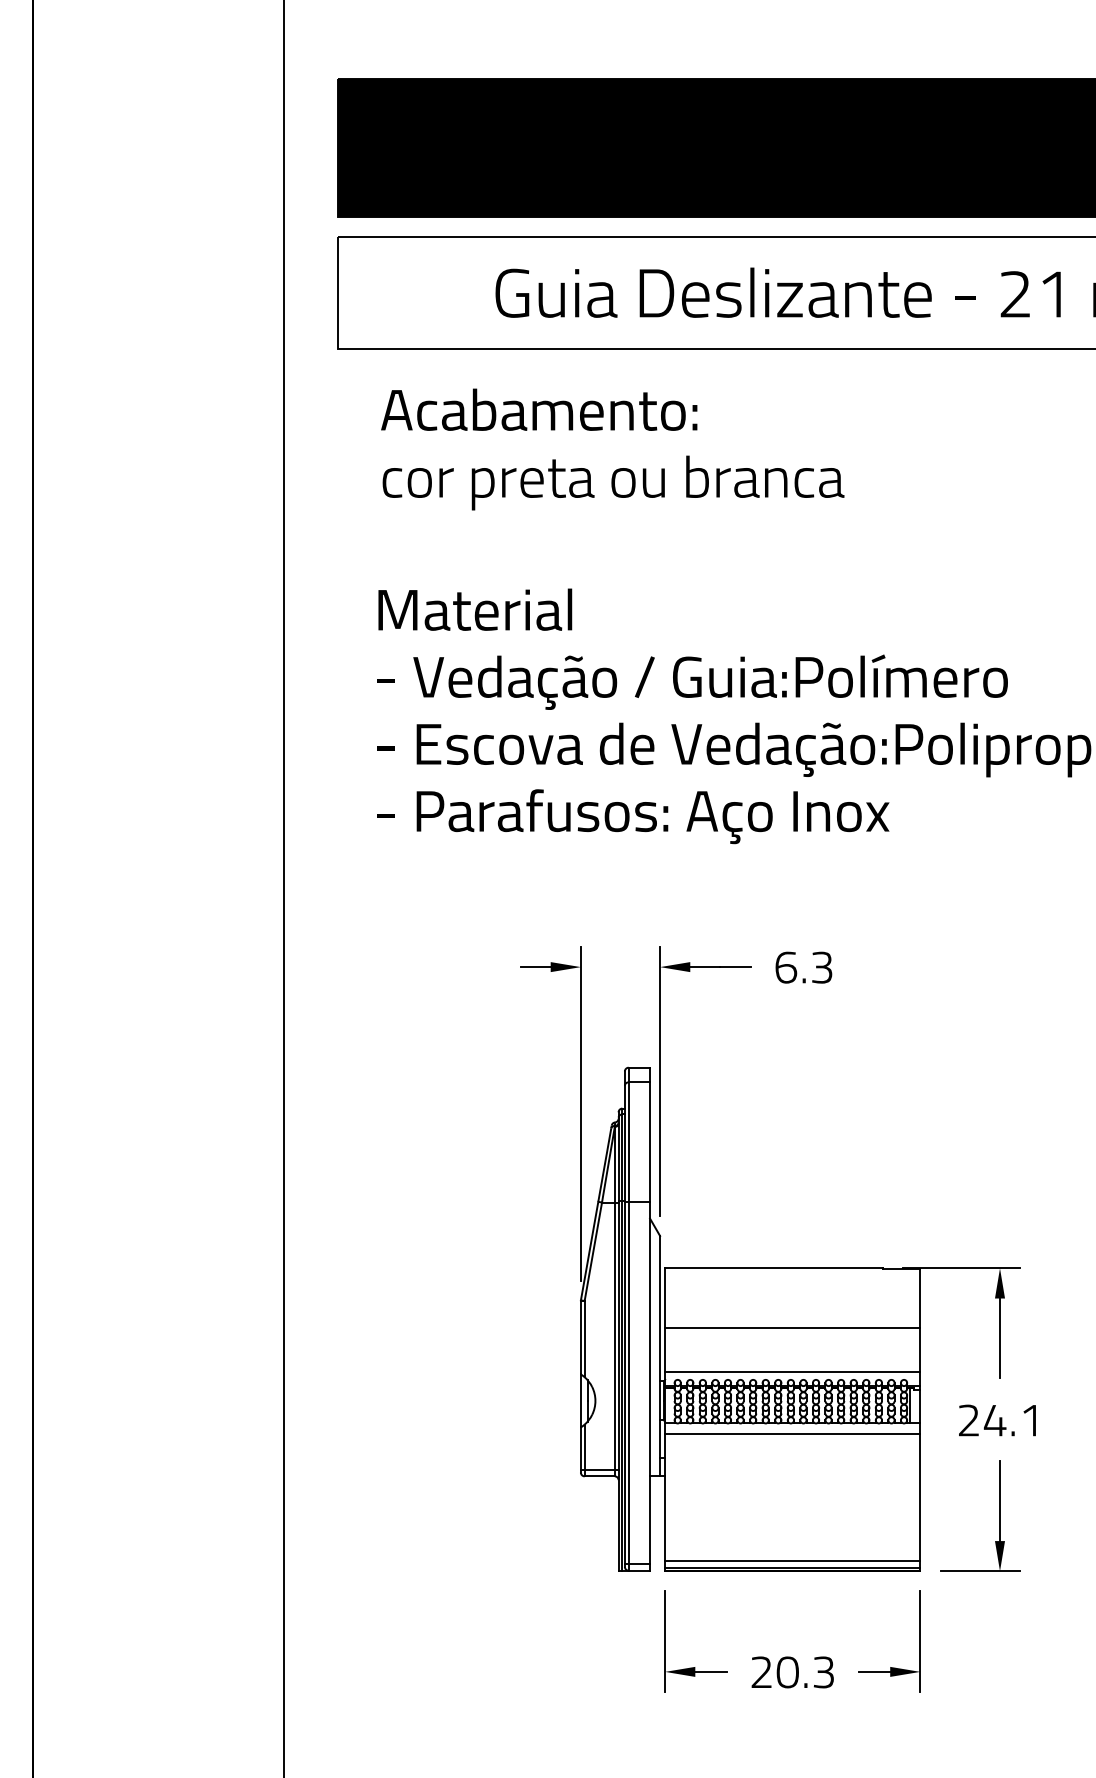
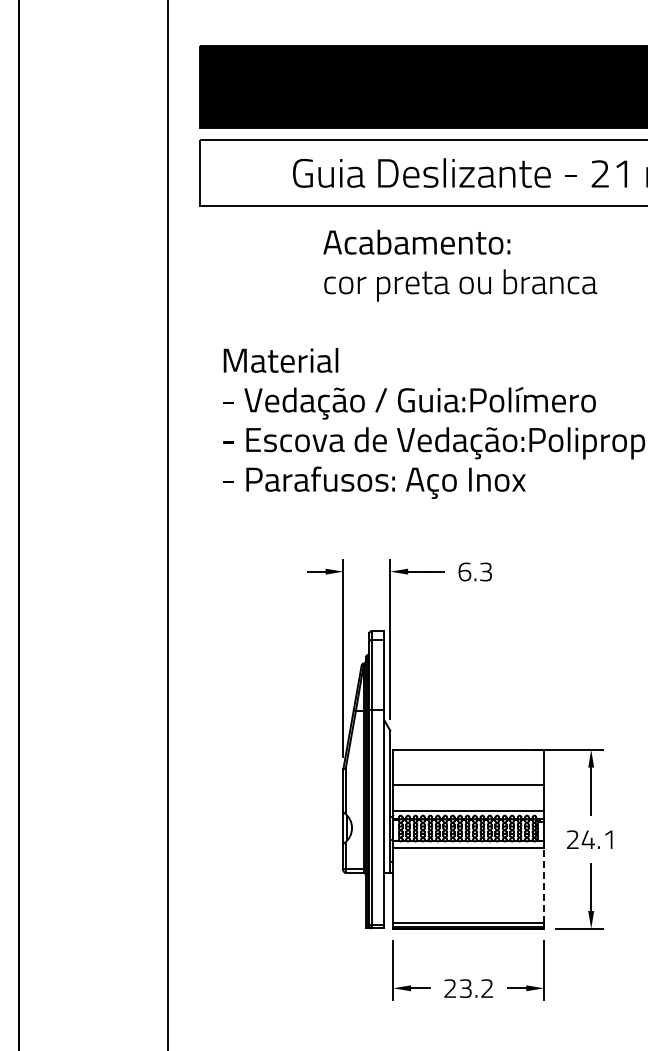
text: (613, 449) -> (460, 265), moved
line: (920, 1496) -> (544, 884), solid -> dashed
text: (804, 1672) -> (475, 988), 20.3 -> 23.2

